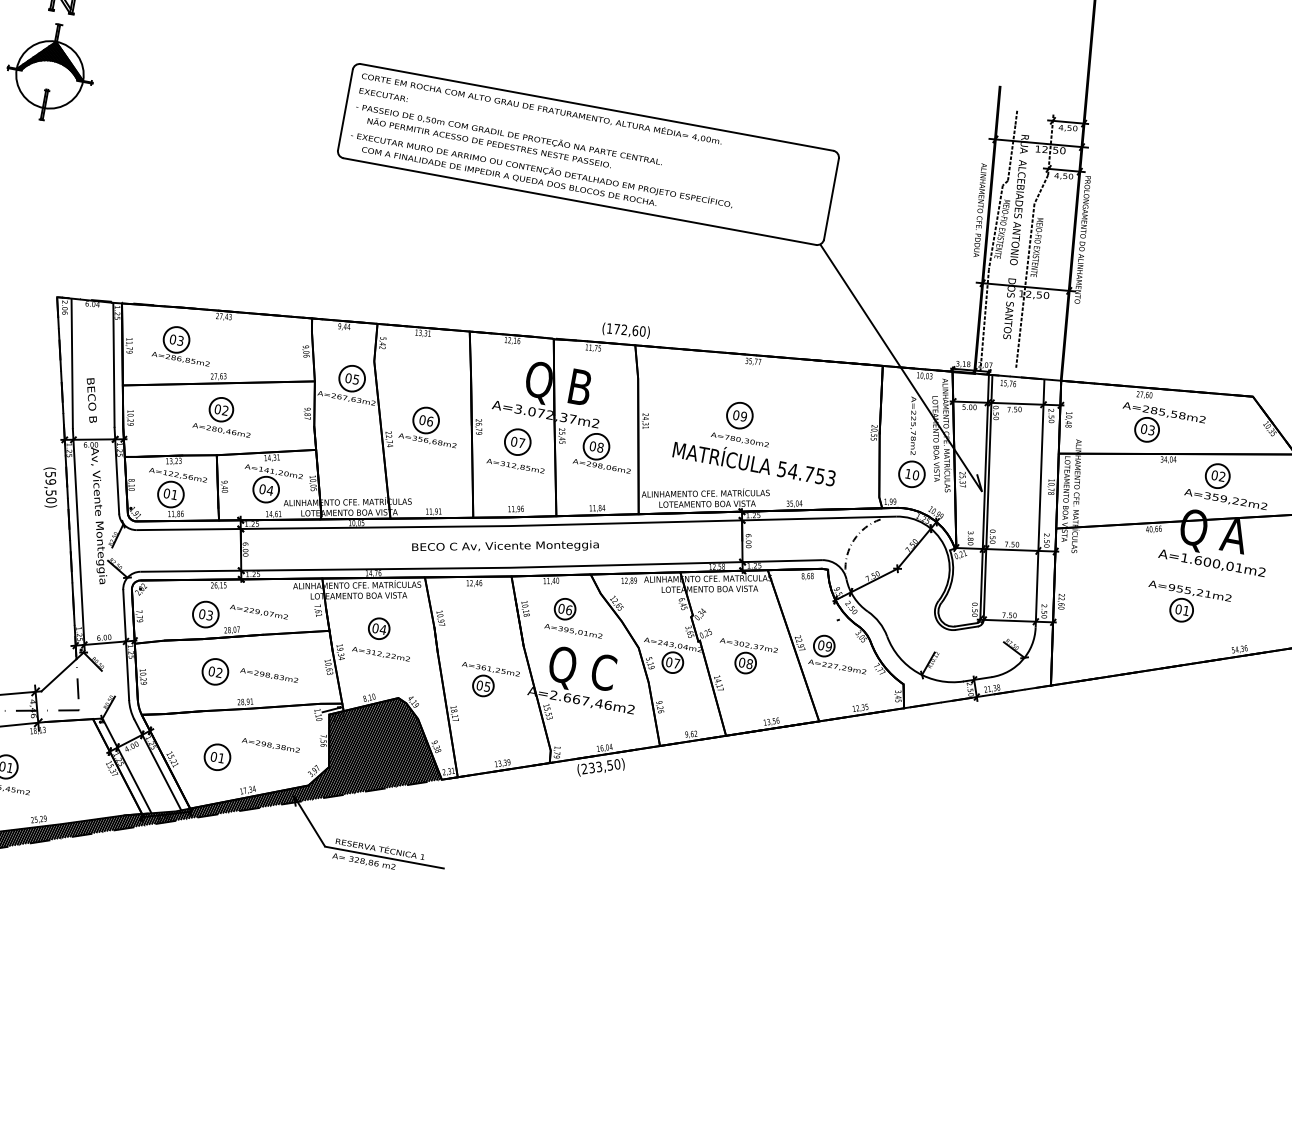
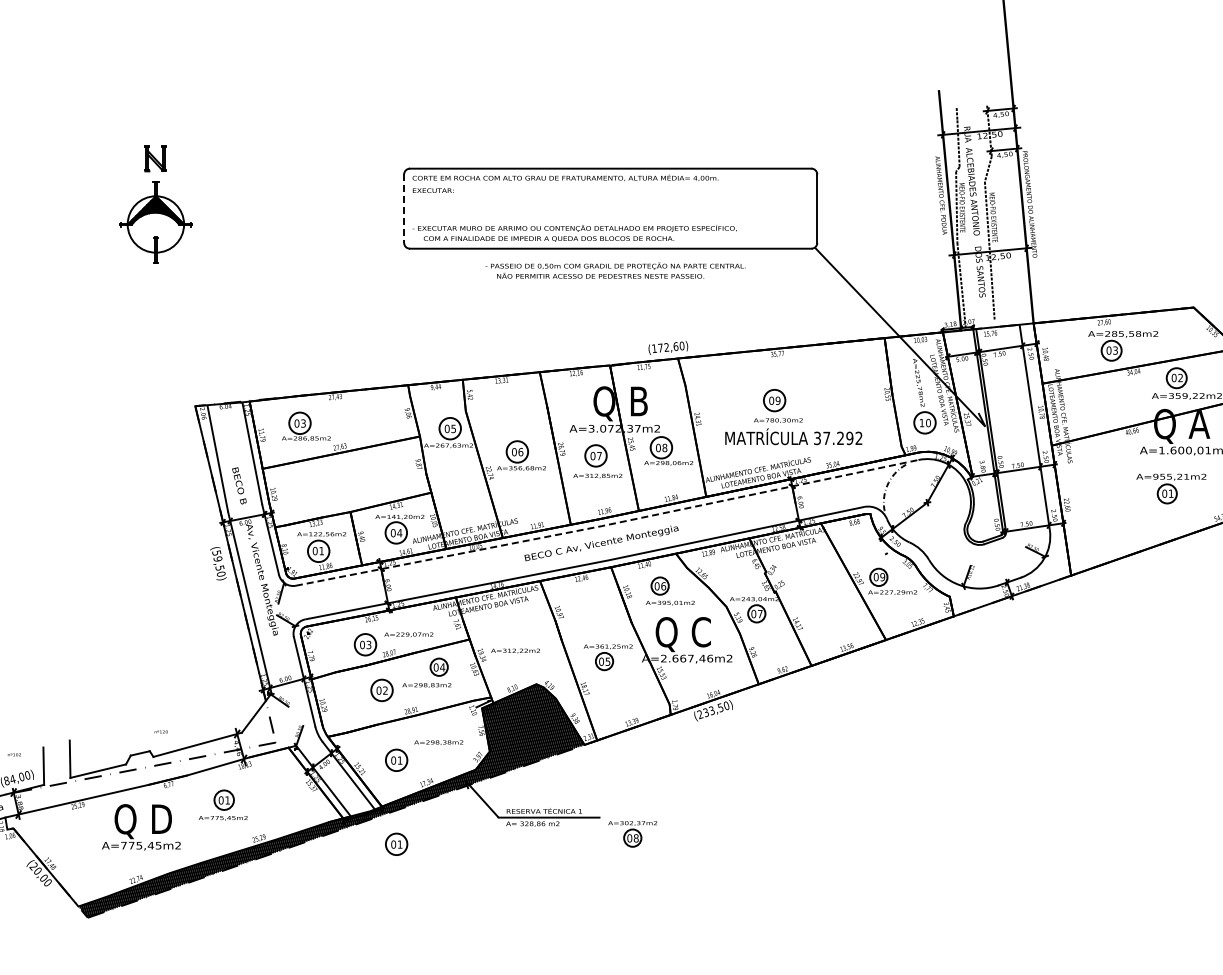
line: (345, 110) -> (404, 209), solid -> dashed
text: (508, 139) -> (615, 270), moved
part: (224, 415) -> (350, 478), removed
text: (806, 474) -> (838, 438), 54.753 -> 37.292
line: (516, 525) -> (607, 524), solid -> dashed
part: (378, 627) -> (438, 666), moved
part: (746, 658) -> (632, 834), moved
part: (199, 855) -> (396, 843), added

